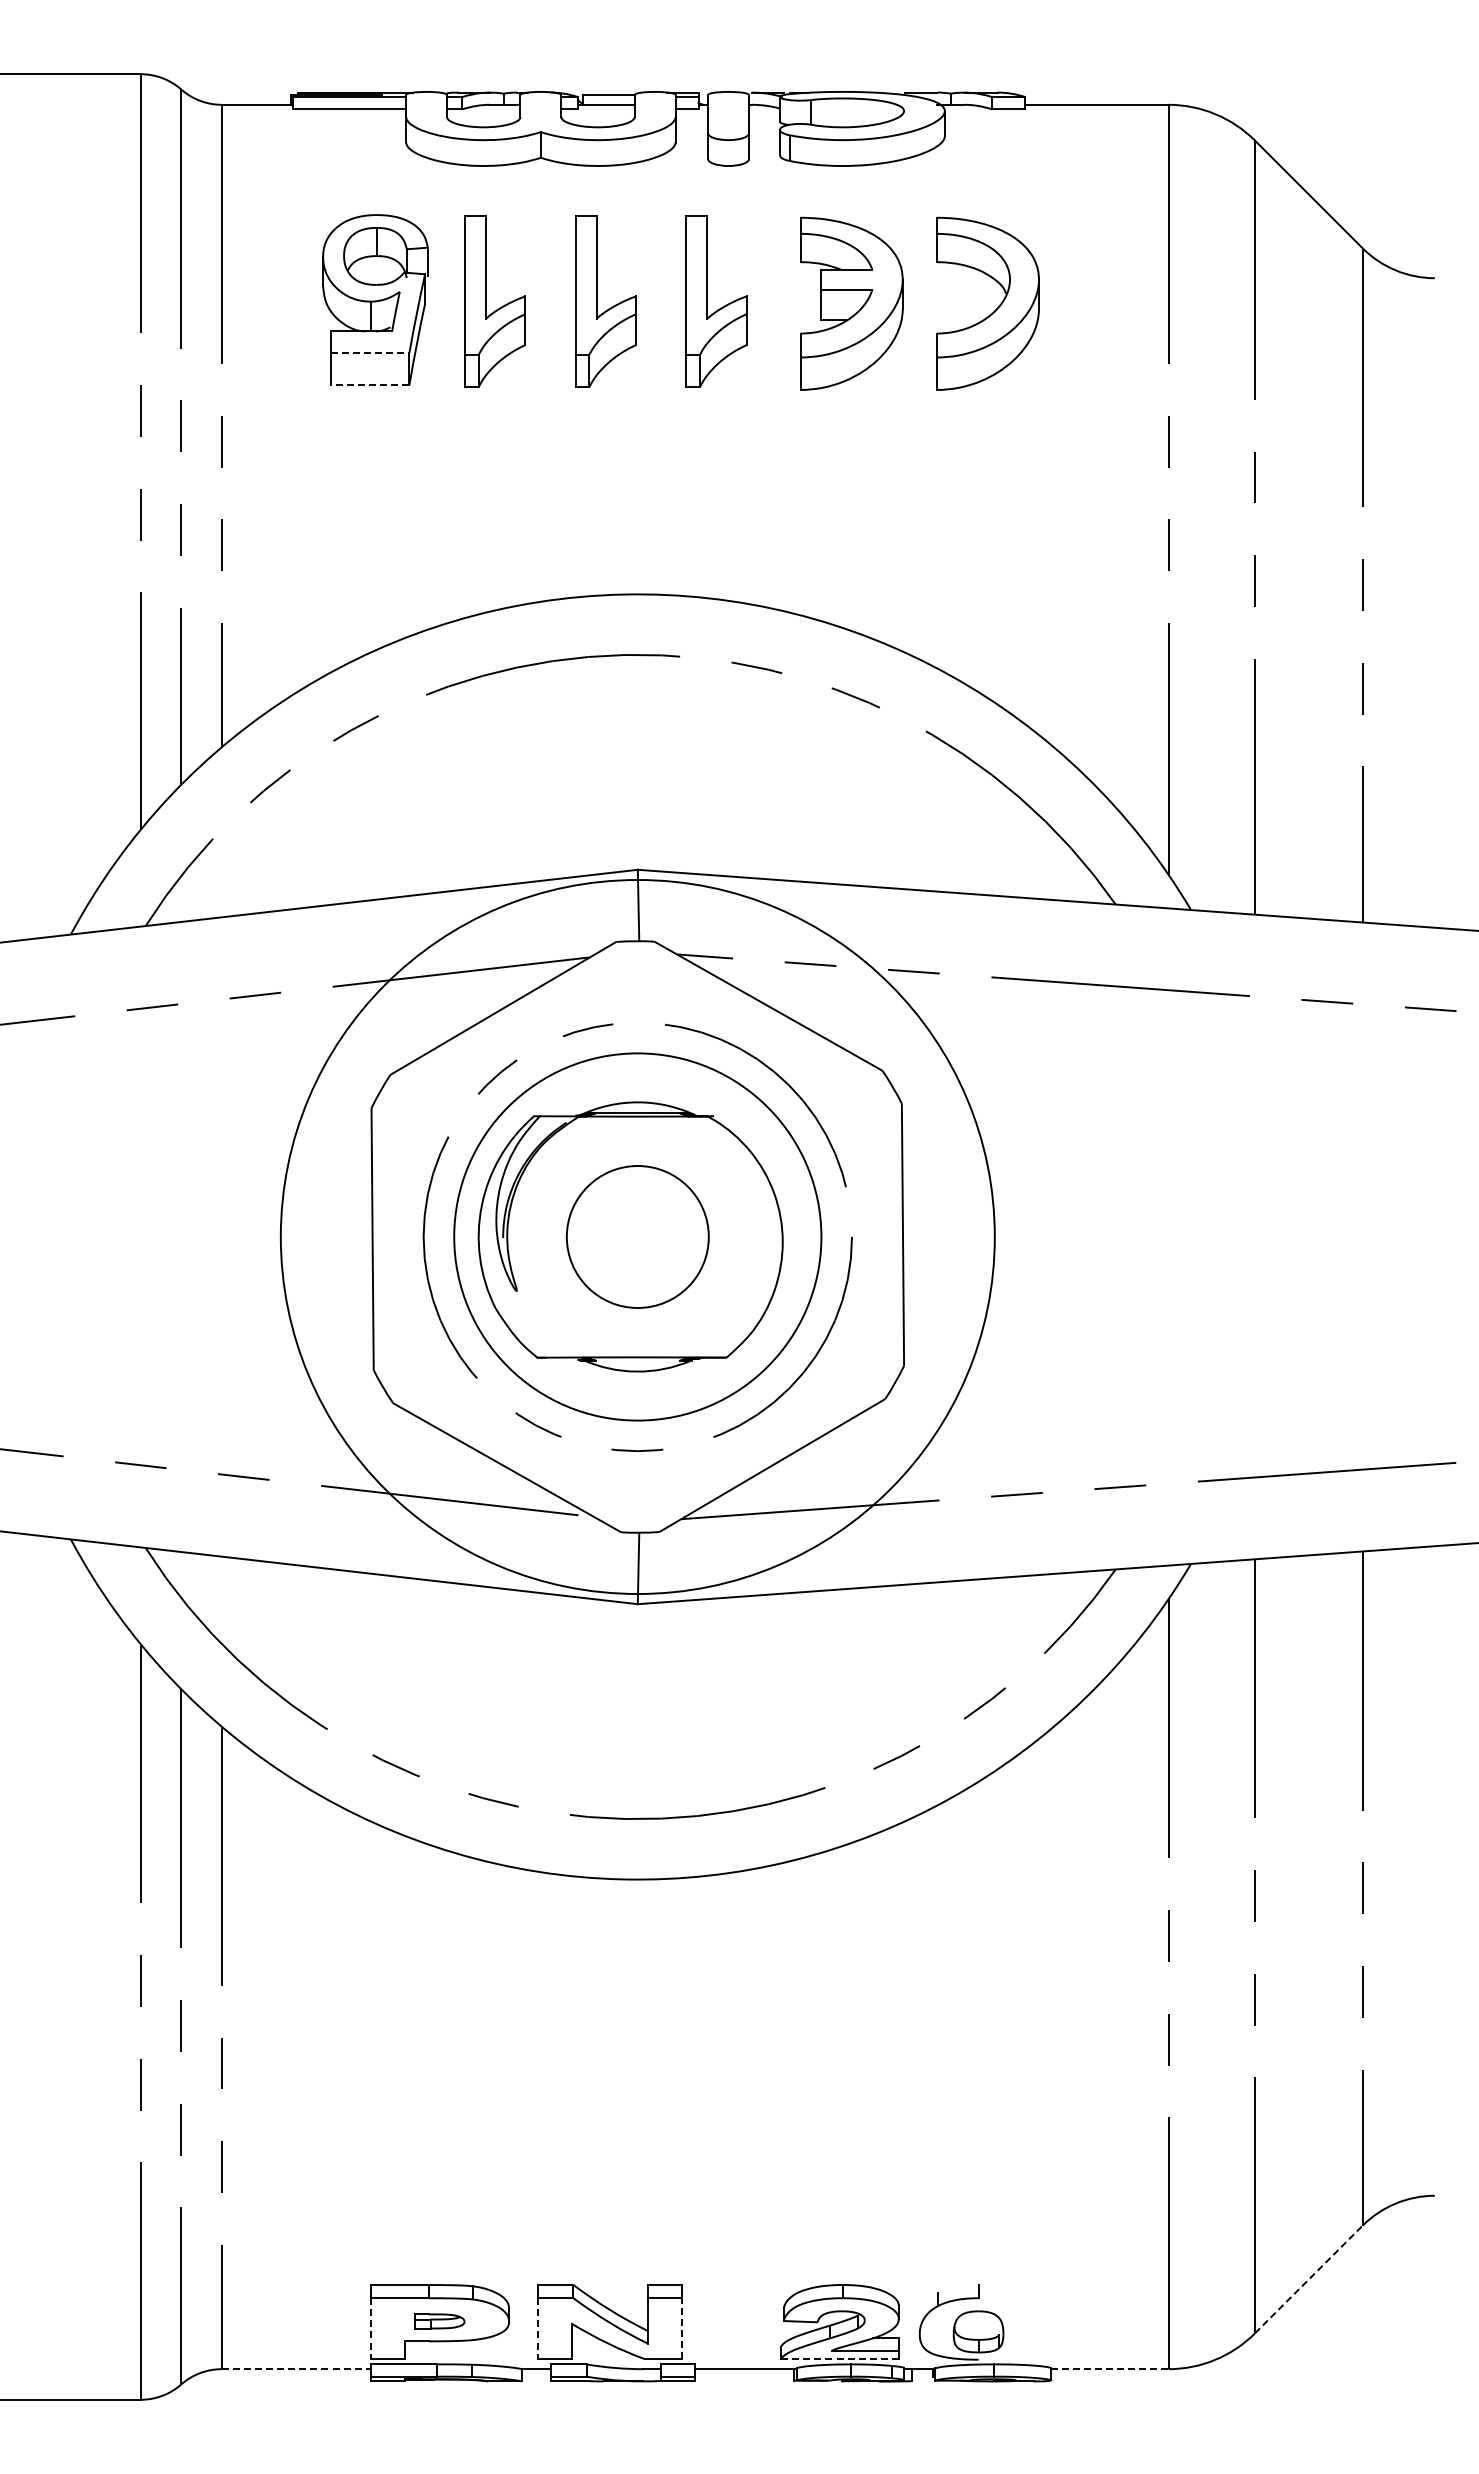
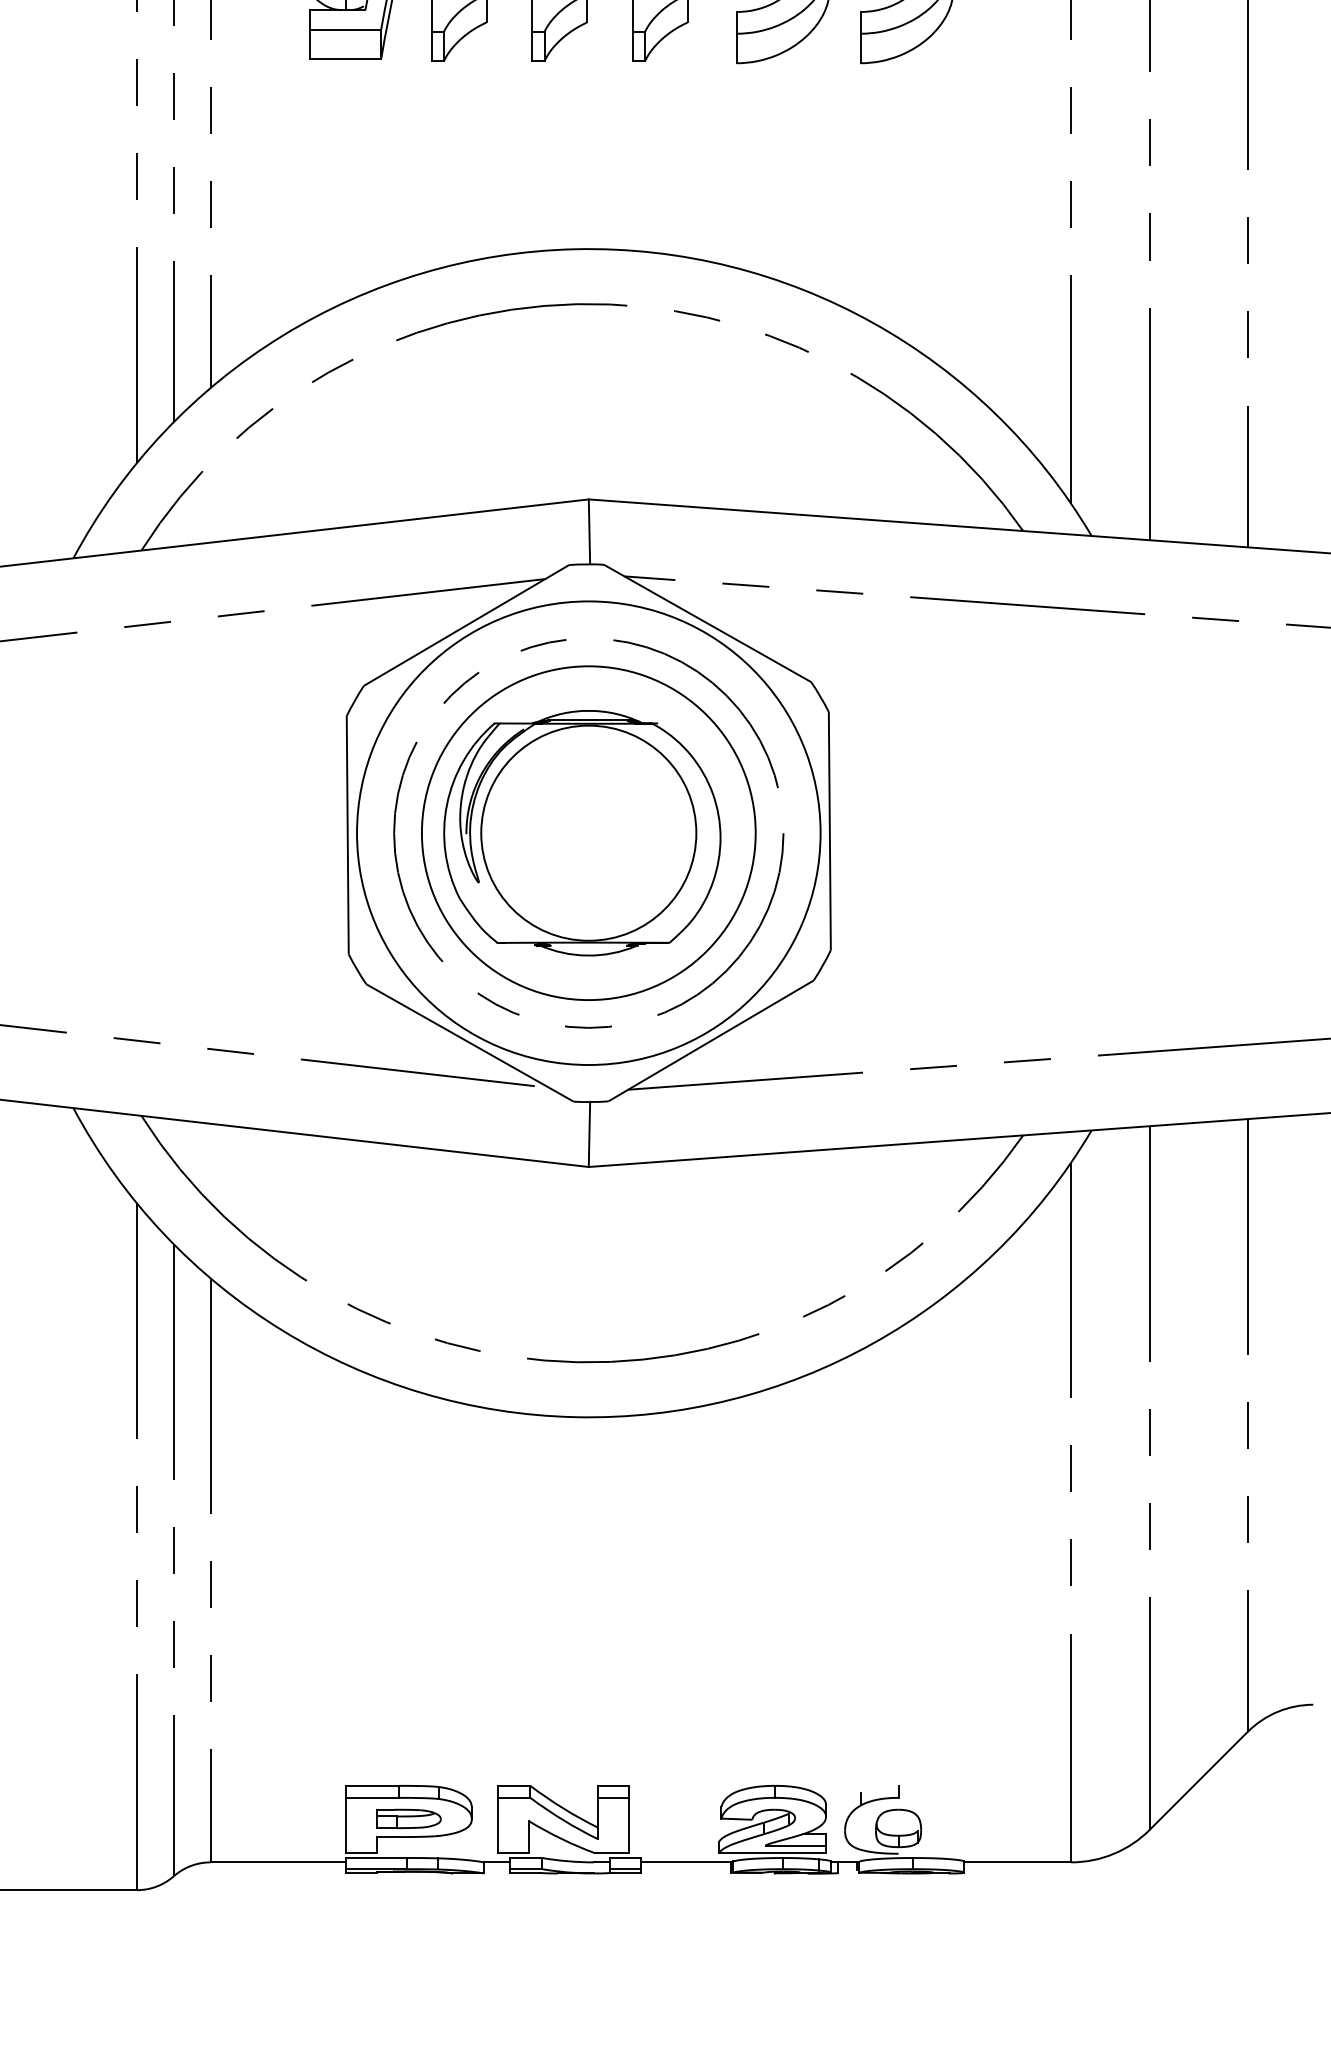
line: (370, 352) -> (345, 29), dashed -> solid
line: (369, 385) -> (344, 59), dashed -> solid
circle: (637, 1236) -> (588, 832), size x0.71
circle: (637, 1236) -> (588, 832), size x1.67
line: (1309, 2279) -> (1199, 1780), dashed -> solid
part: (439, 2321) -> (408, 1819), size x1.43
line: (681, 2328) -> (628, 1825), dashed -> solid
line: (370, 2329) -> (345, 1826), dashed -> solid
line: (537, 2329) -> (497, 1826), dashed -> solid
line: (839, 2359) -> (772, 1853), dashed -> solid
line: (296, 2369) -> (278, 1862), dashed -> solid
line: (1109, 2369) -> (1017, 1862), dashed -> solid

